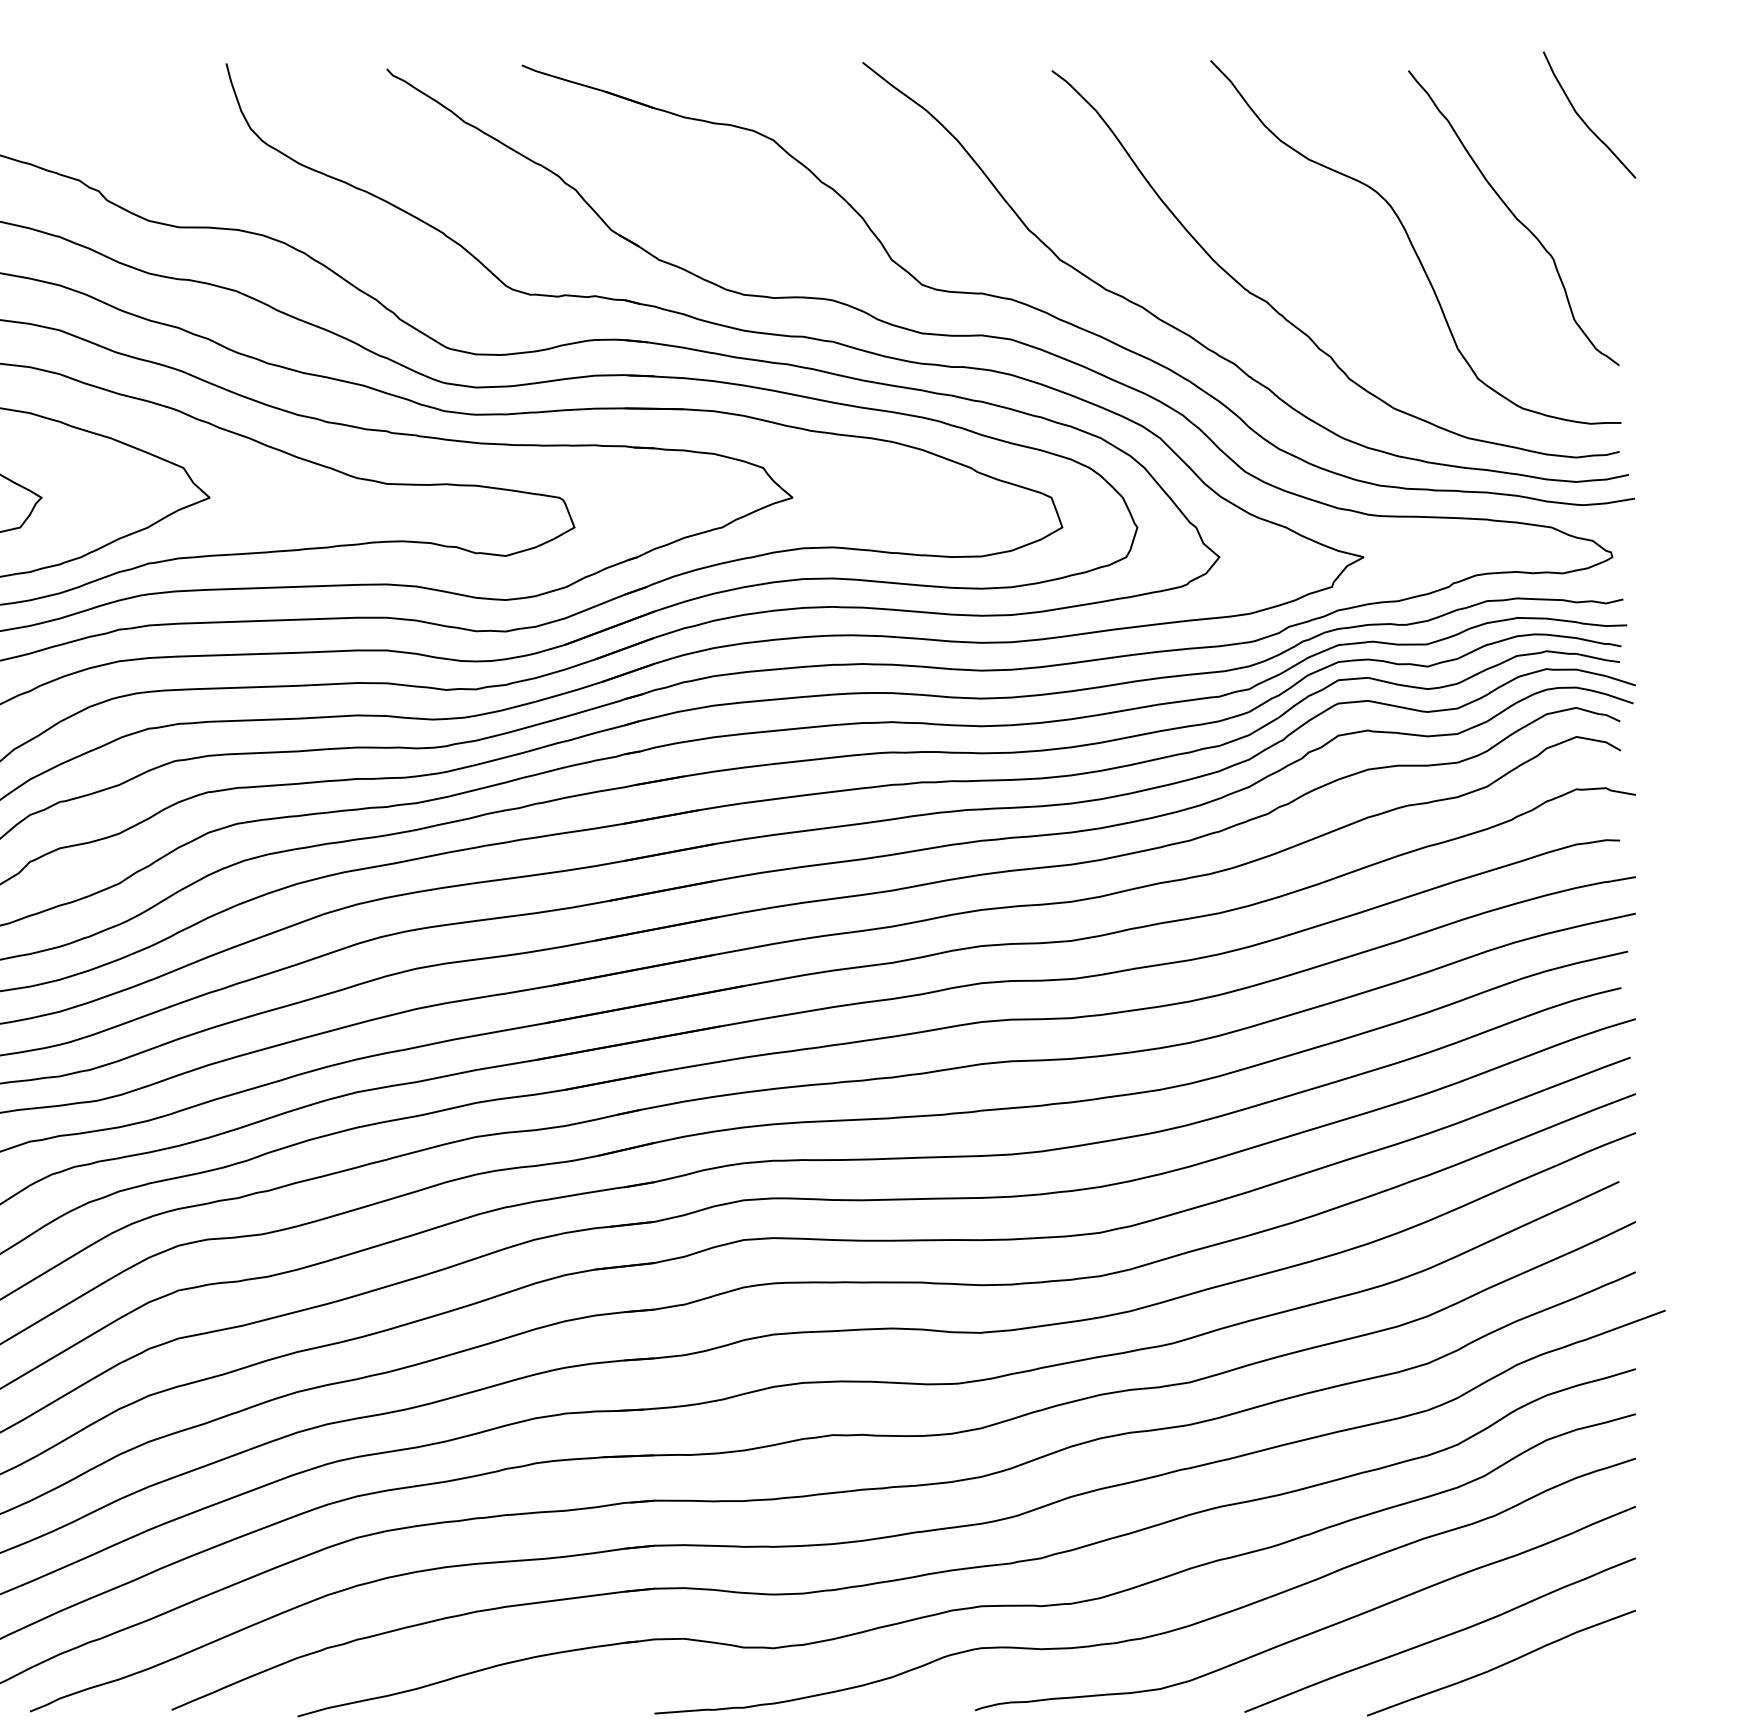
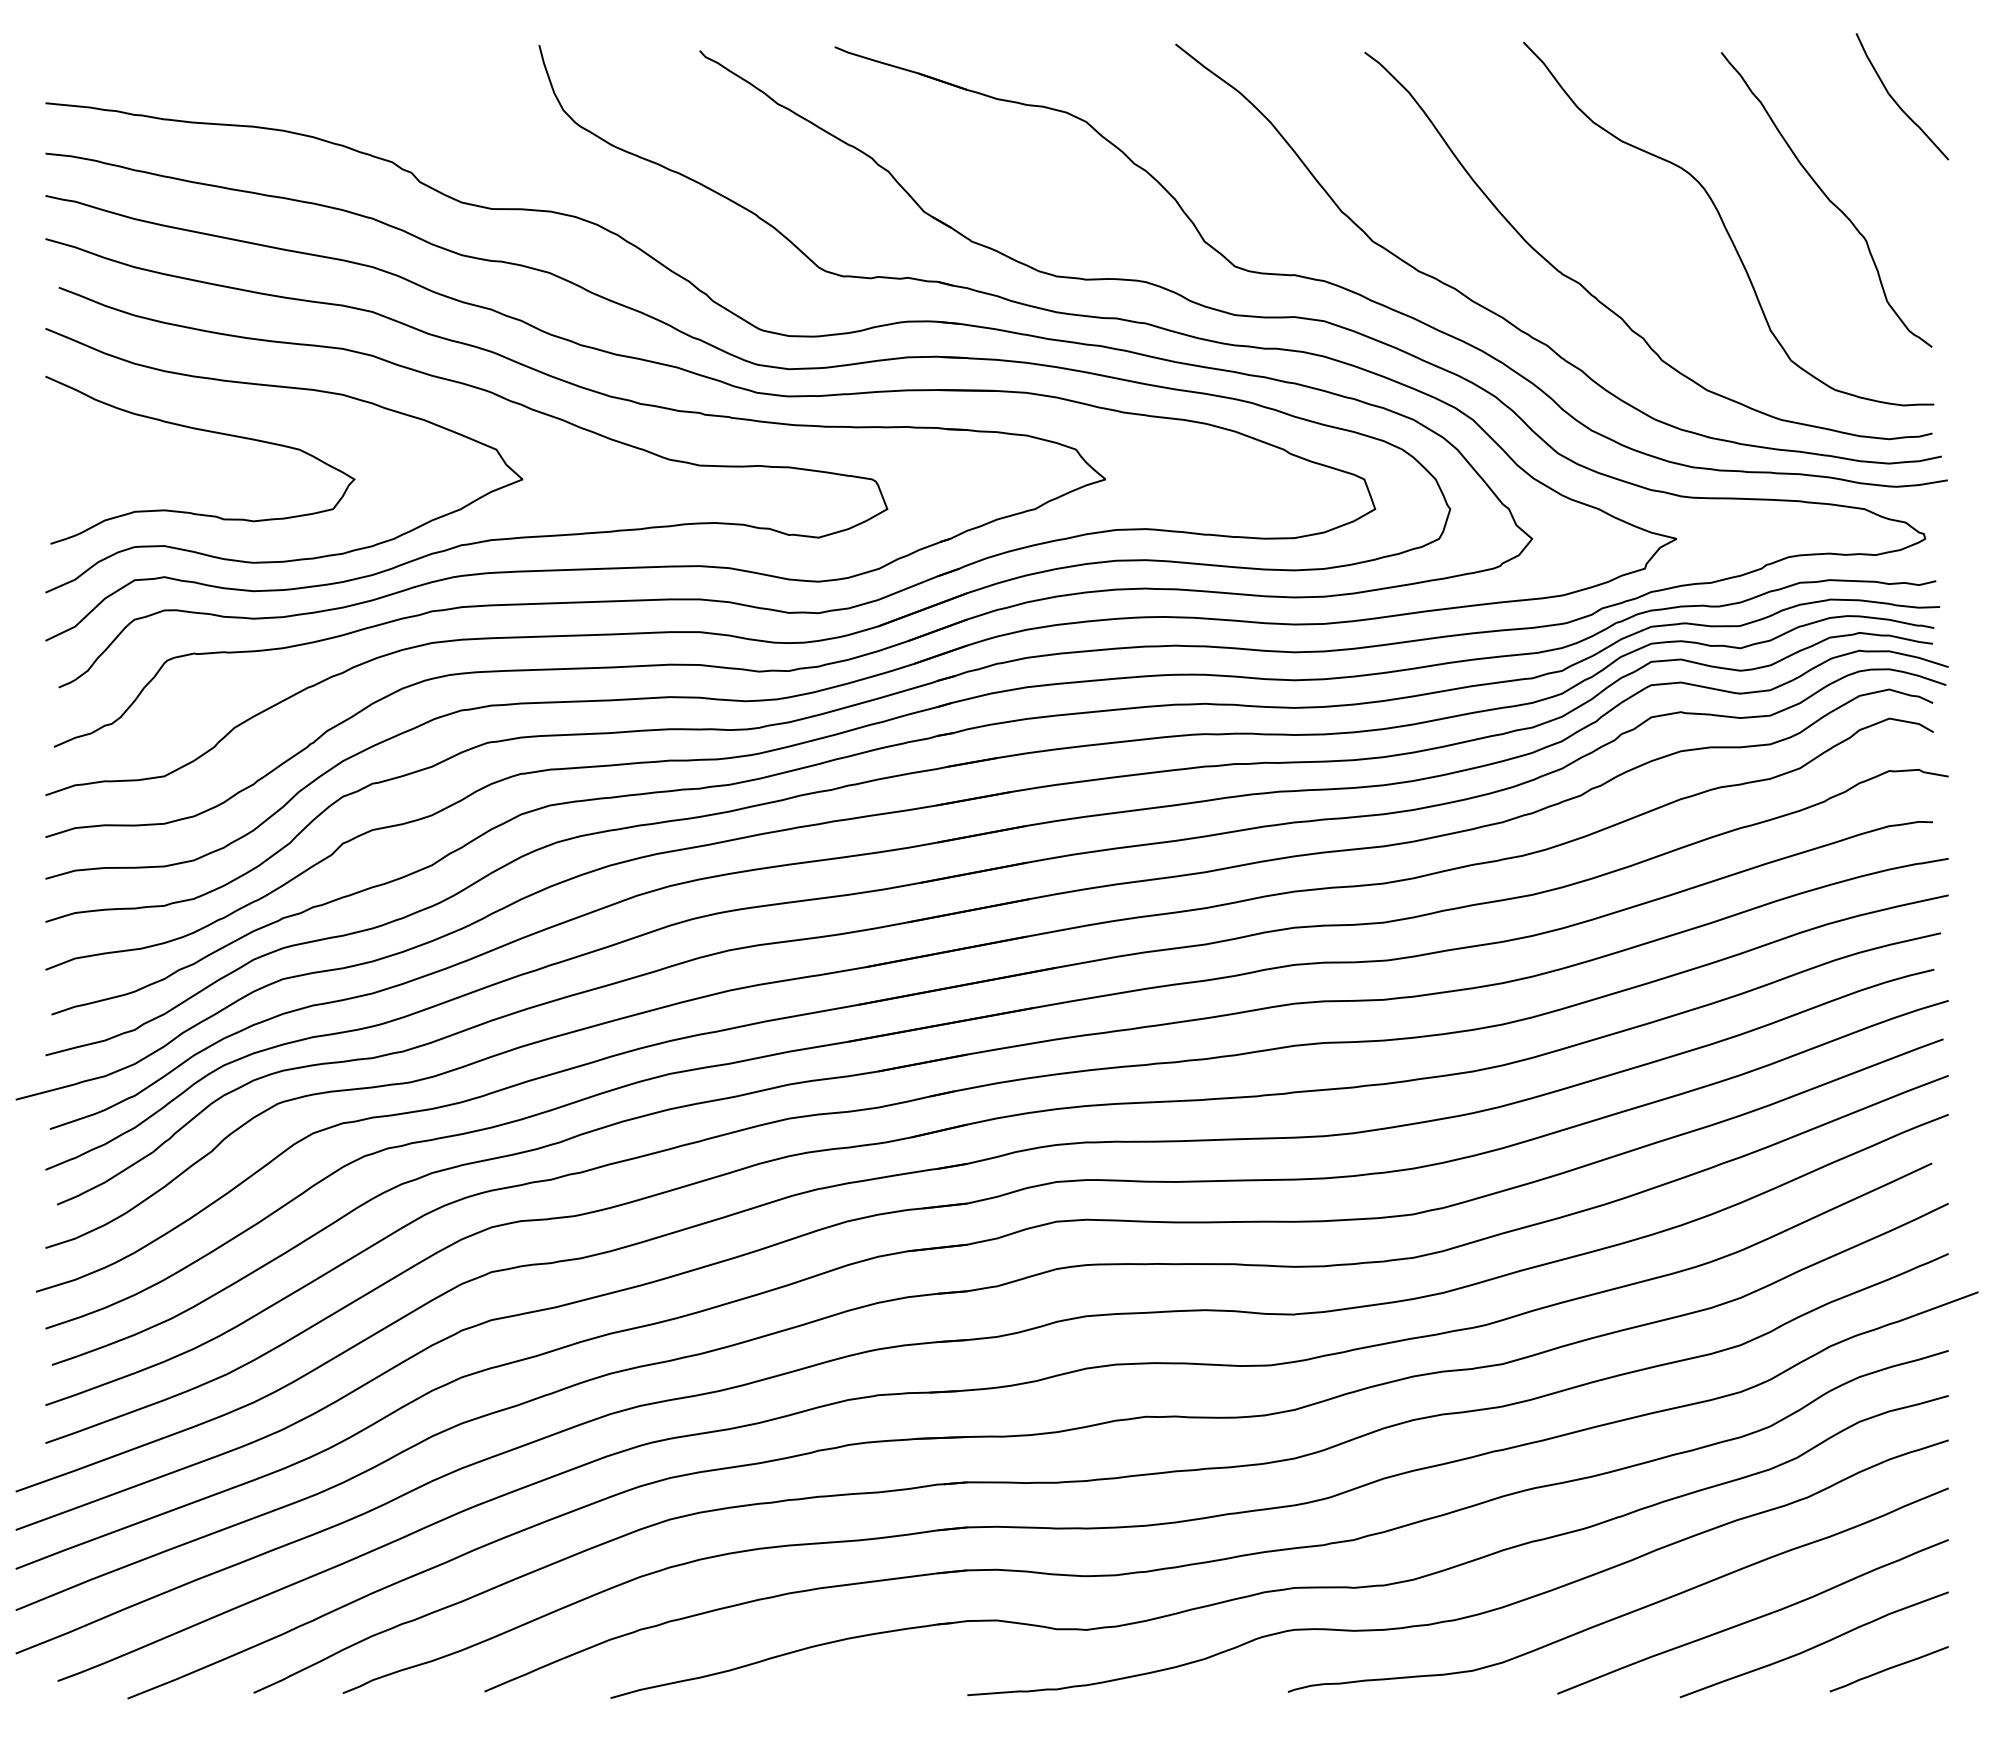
line: (1575, 1687) -> (1888, 1669), added

